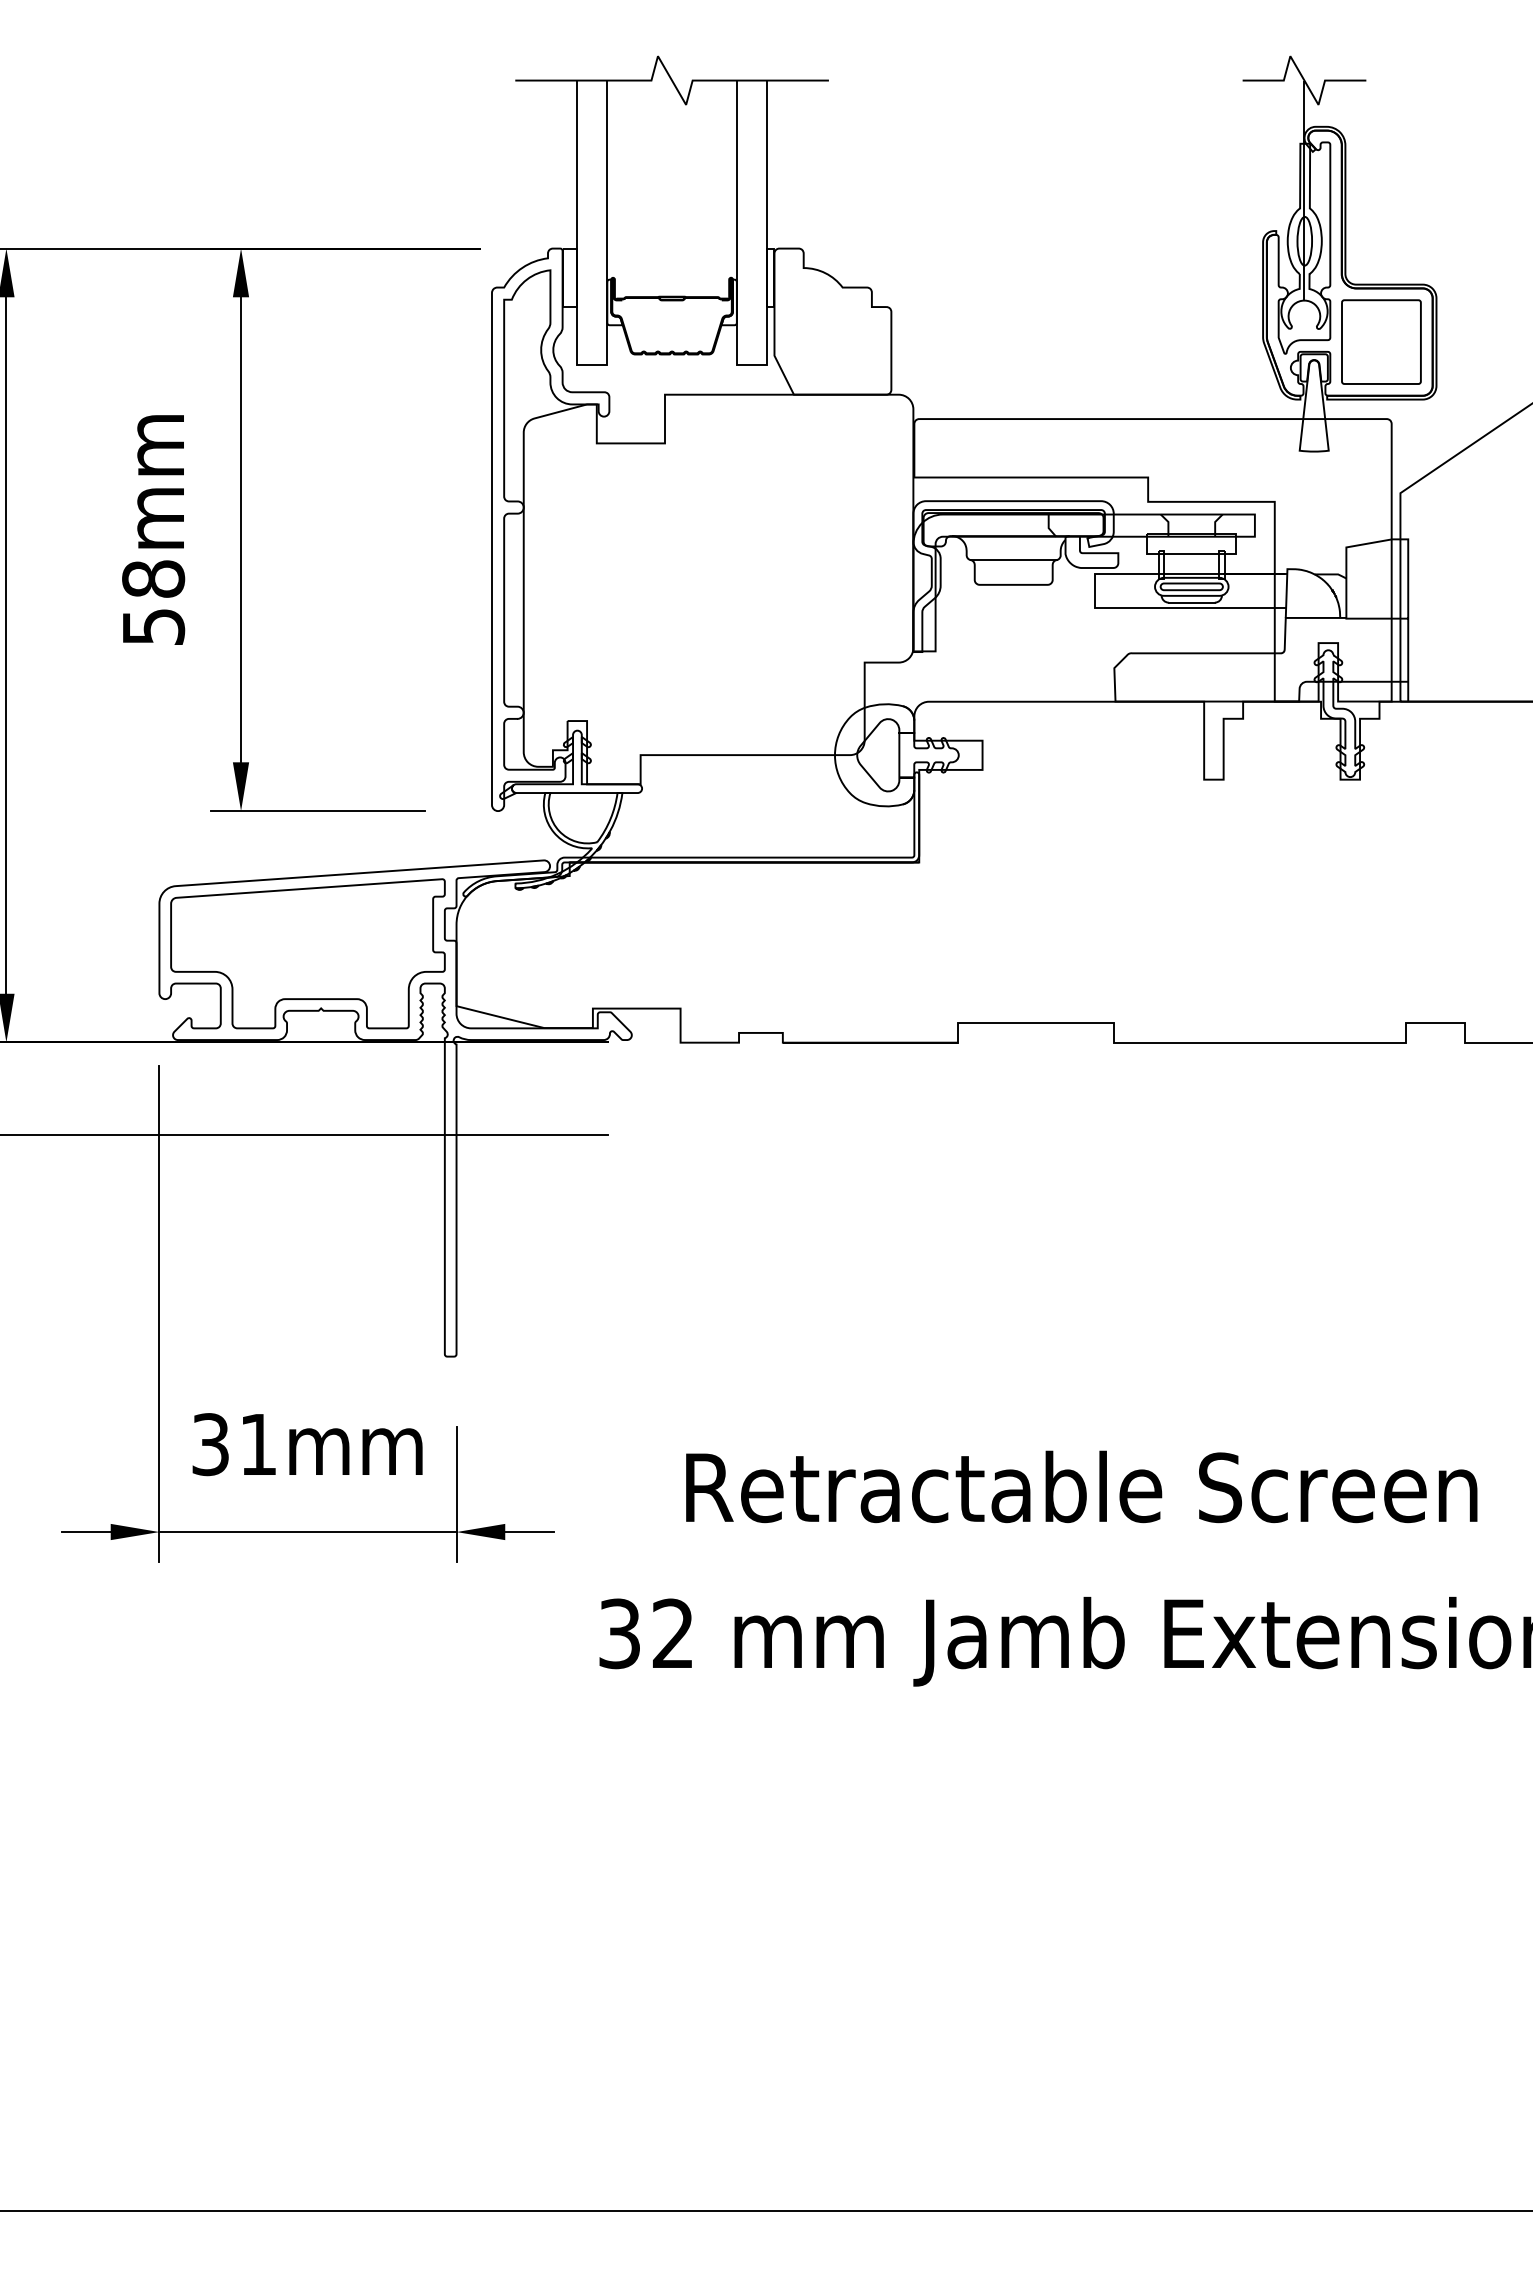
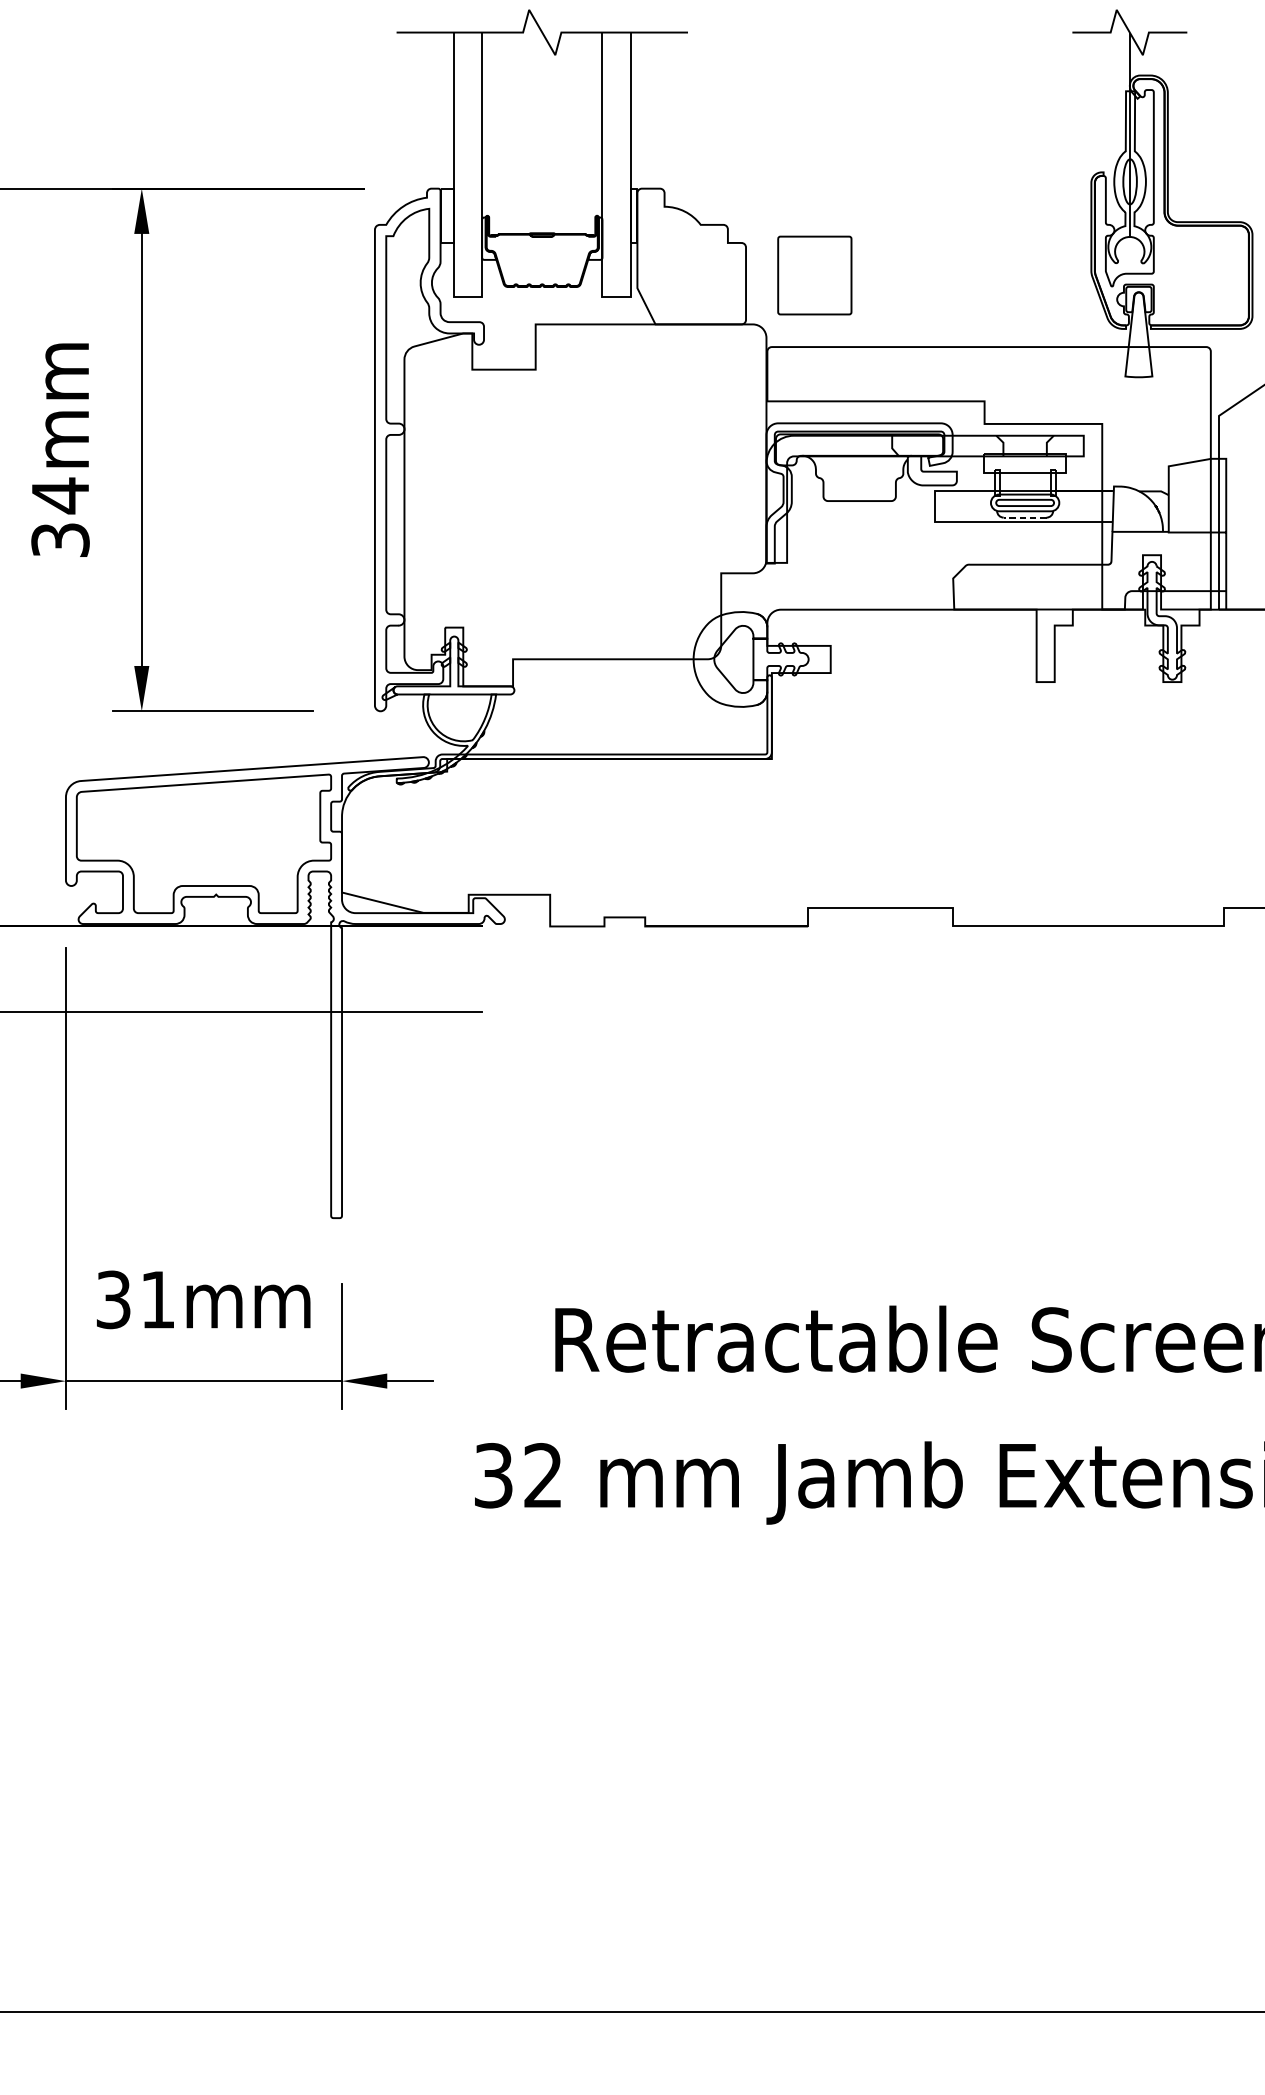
part: (1381, 341) -> (814, 274), moved
line: (1013, 560) -> (859, 478), removed
text: (153, 601) -> (60, 516), 58mm -> 34mm
line: (1191, 602) -> (1024, 517), solid -> dashed

